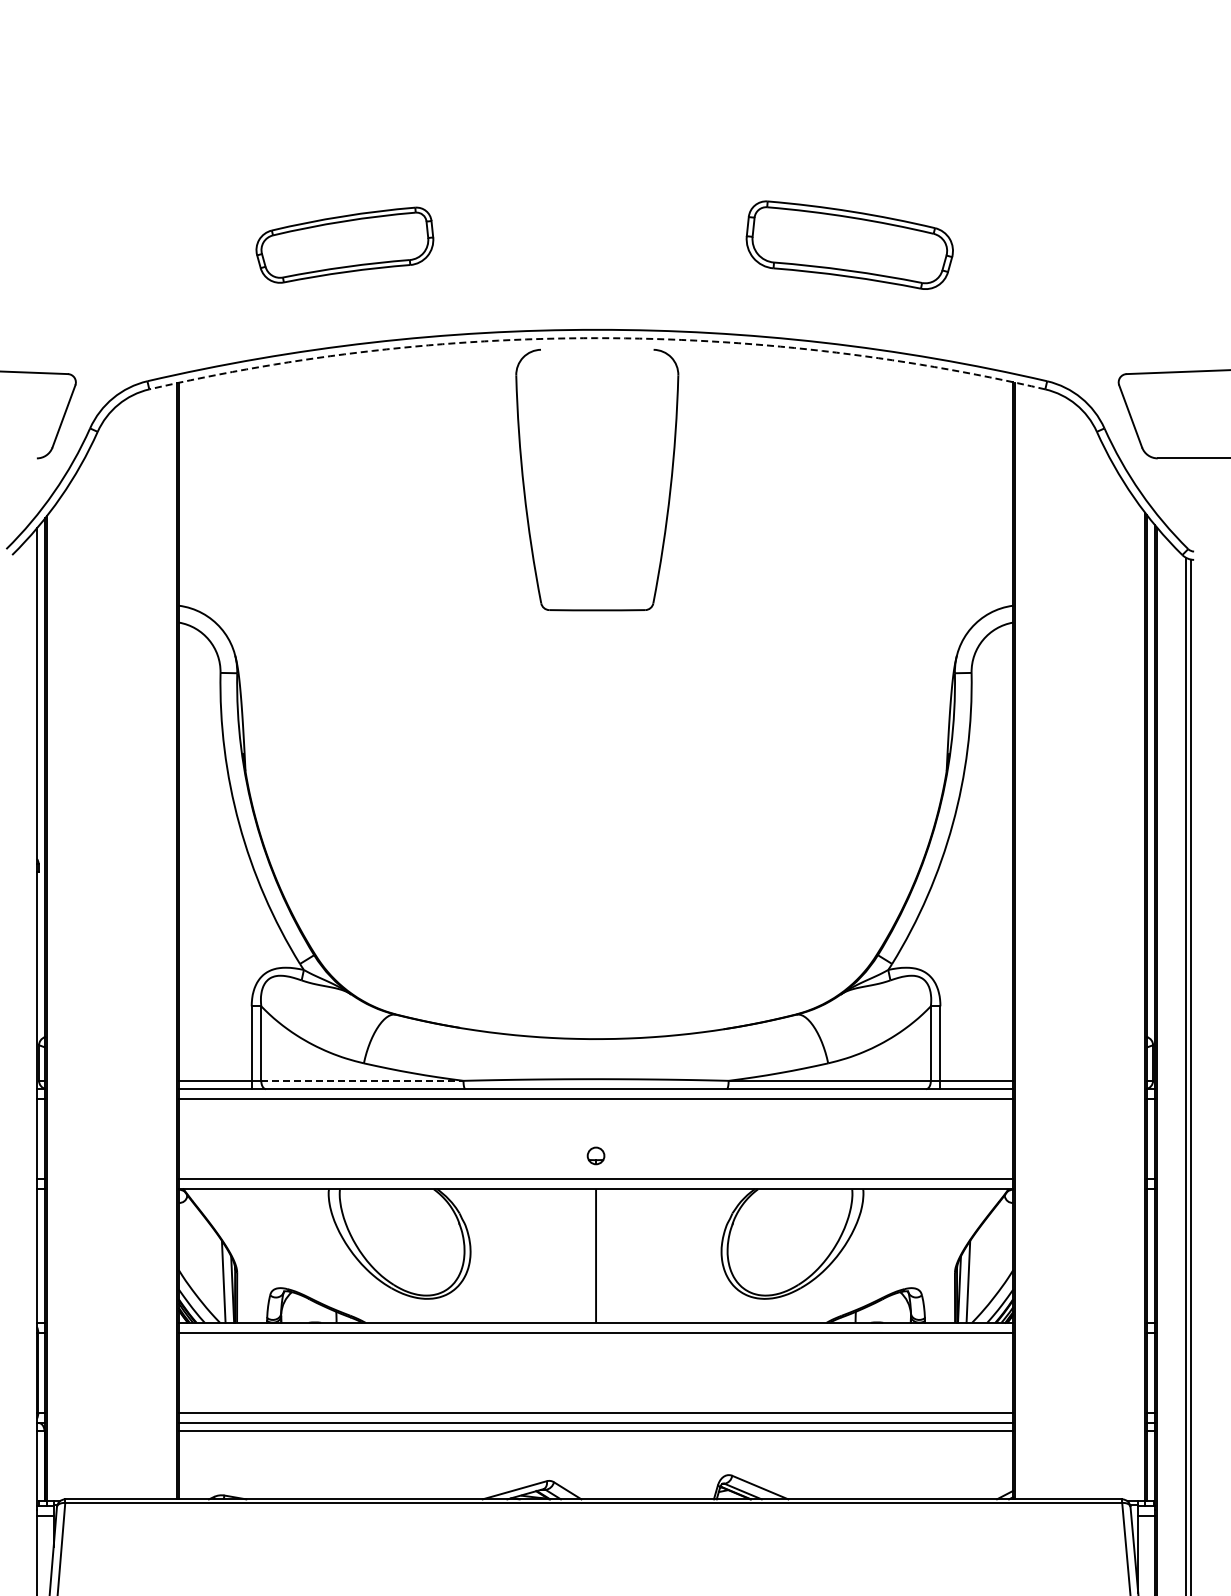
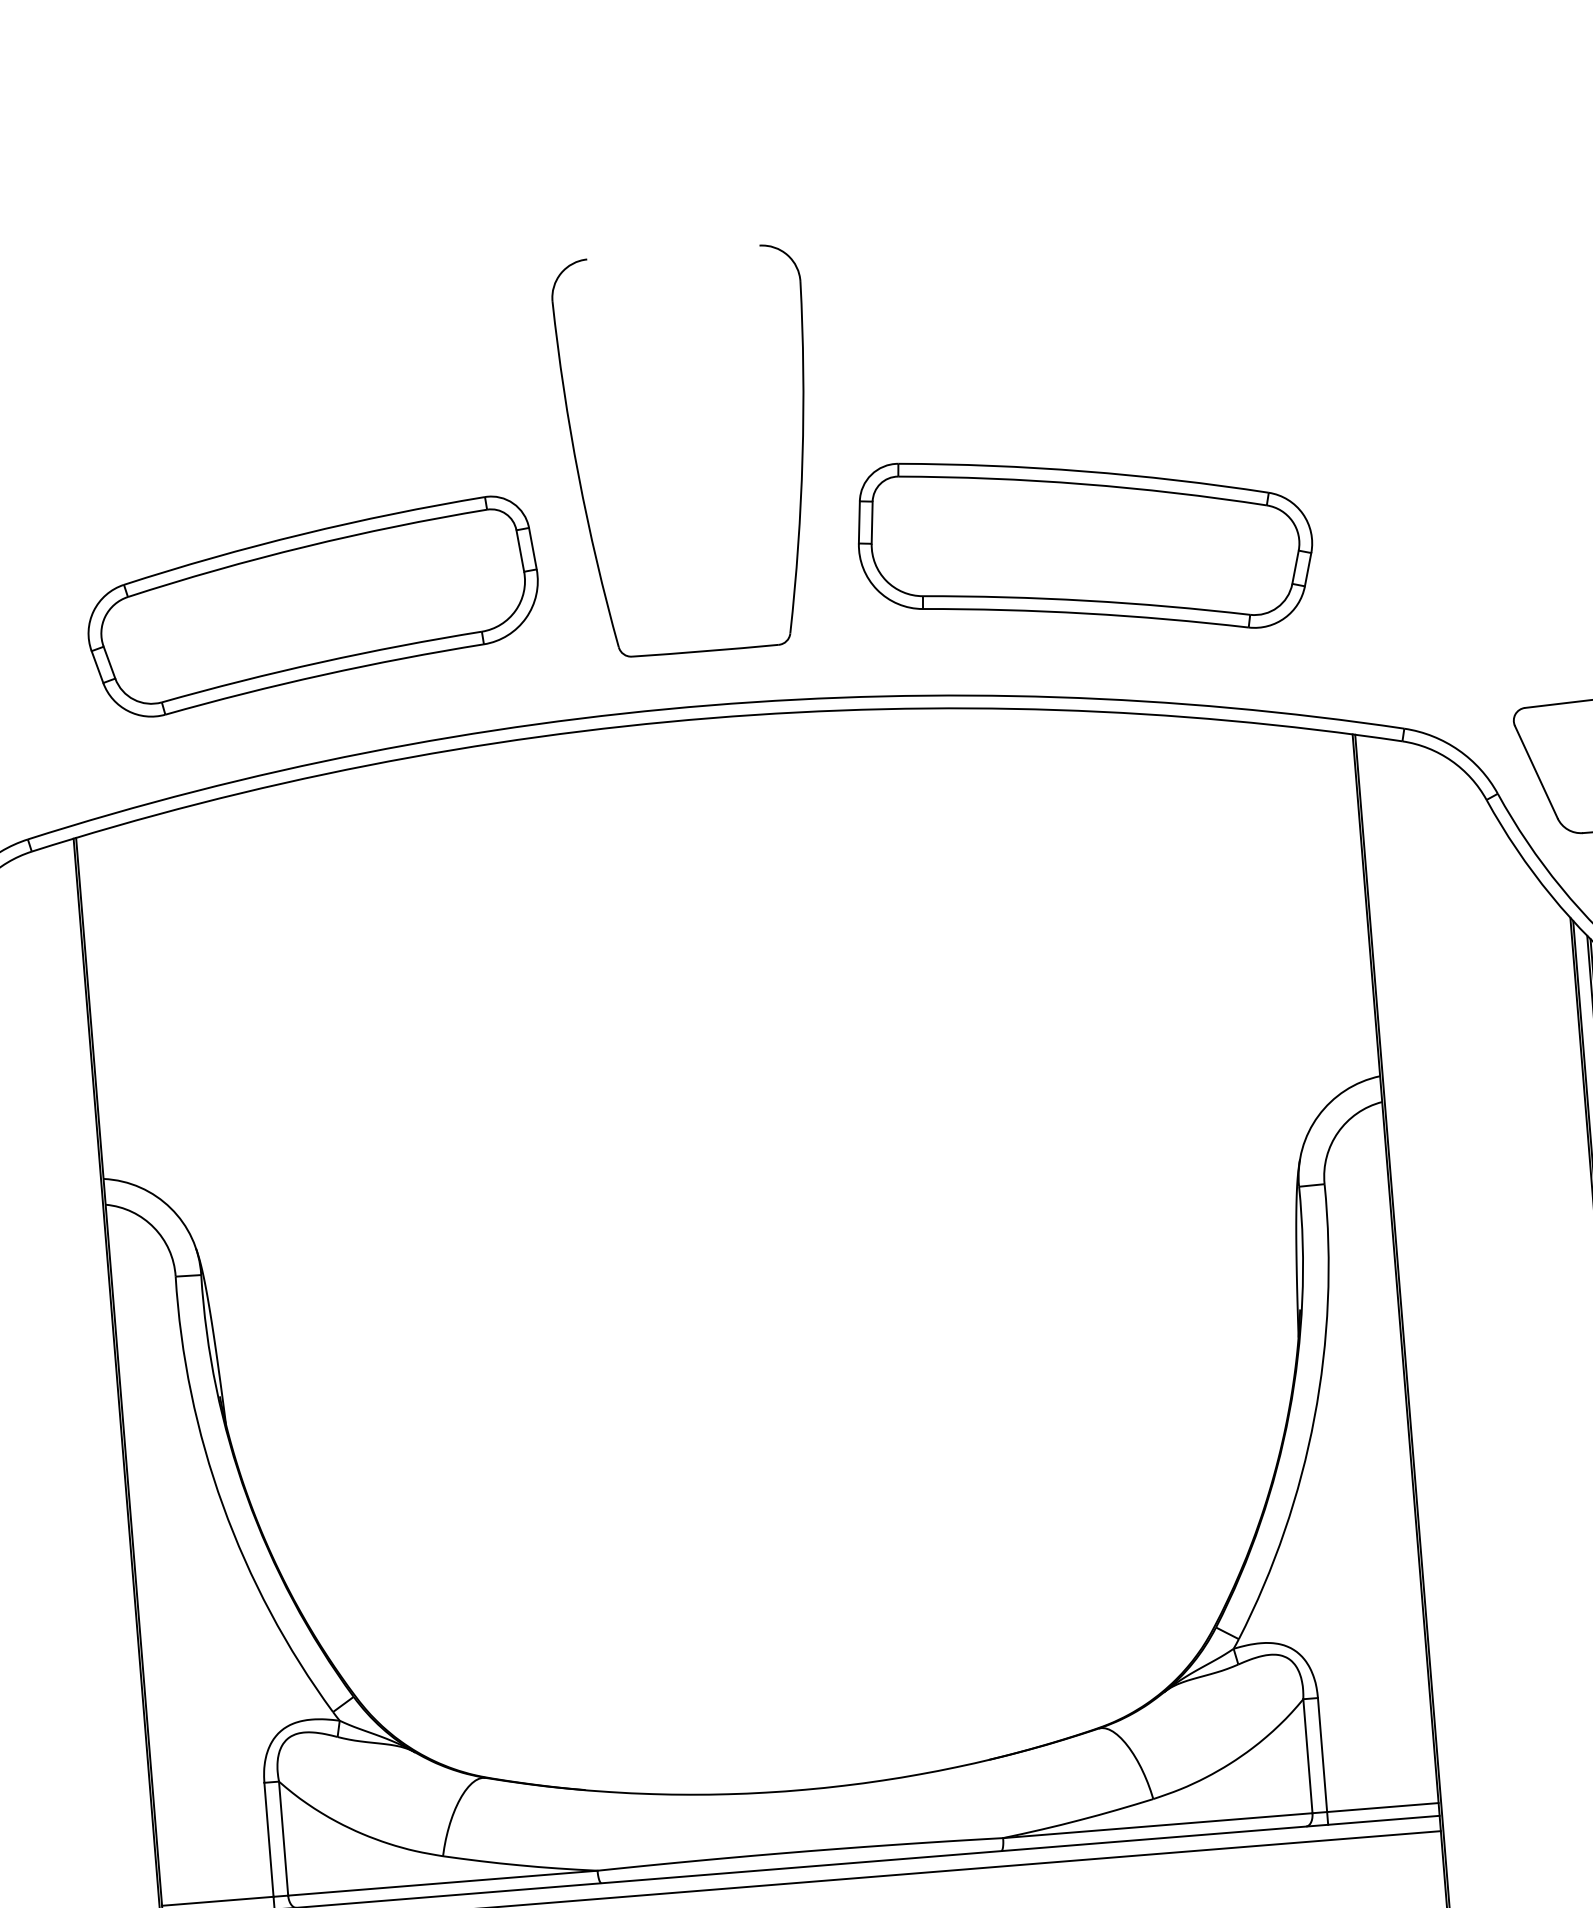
part: (344, 244) -> (312, 605), size x1.67
part: (849, 244) -> (1085, 543), size x1.43
arc: (597, 338) -> (711, 718), dashed -> solid
part: (669, 486) -> (800, 452), moved
line: (362, 1080) -> (442, 1882), dashed -> solid

